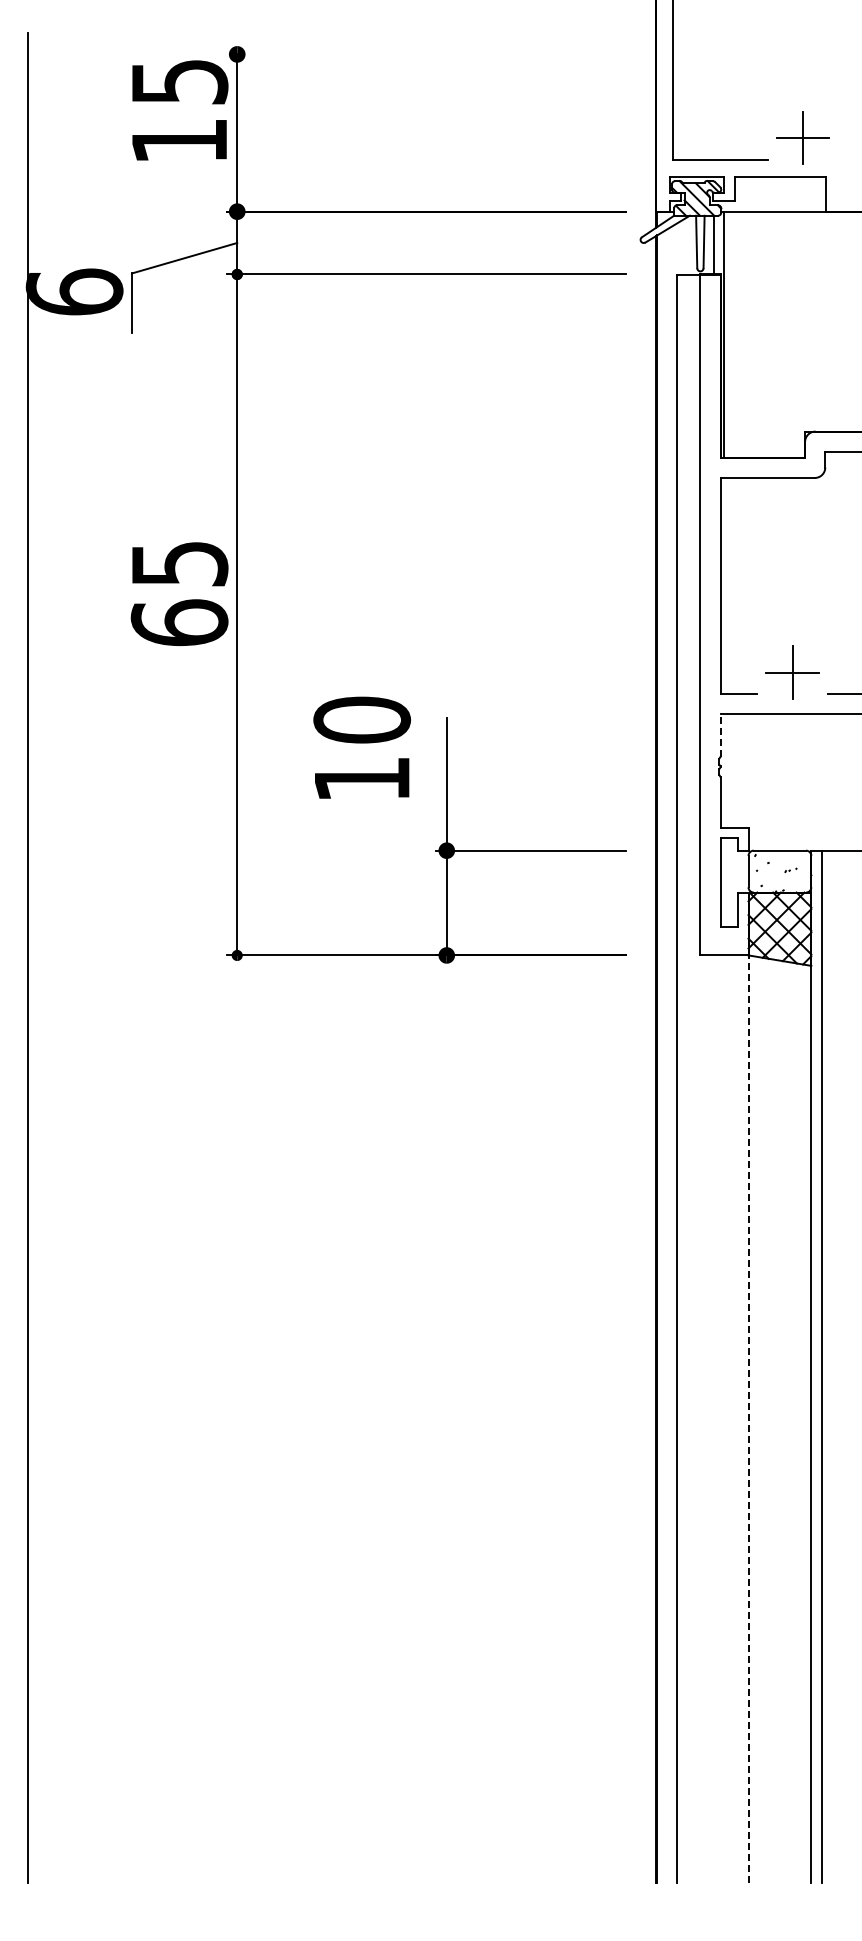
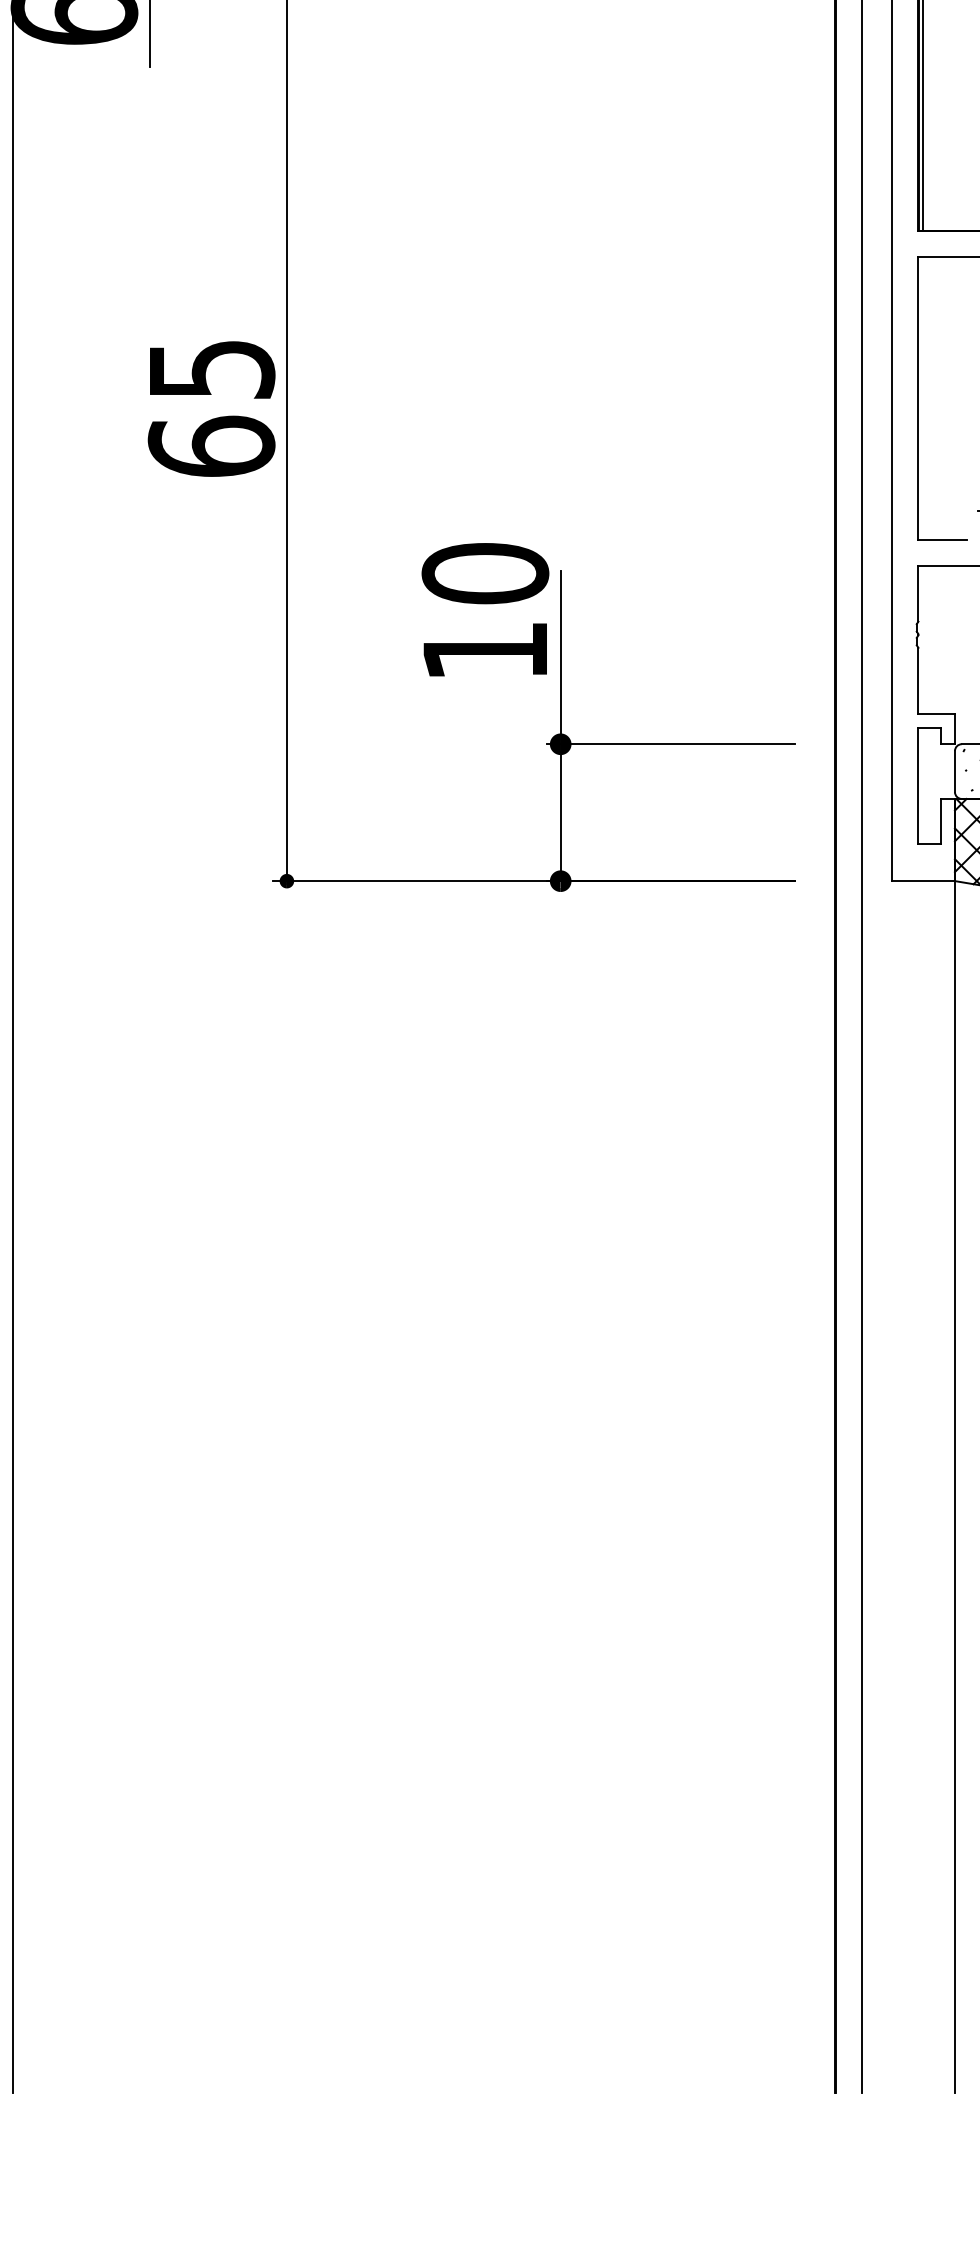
line: (720, 735) -> (918, 593), dashed -> solid
text: (361, 747) -> (484, 609), moved
line: (748, 1419) -> (954, 1487), dashed -> solid

